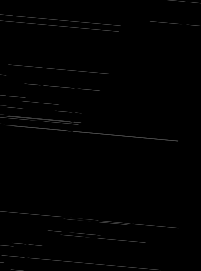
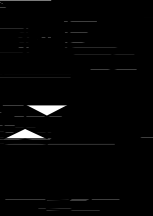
fill: (76, 78) -> (46, 110), removed
fill: (40, 110) -> (25, 132), removed

